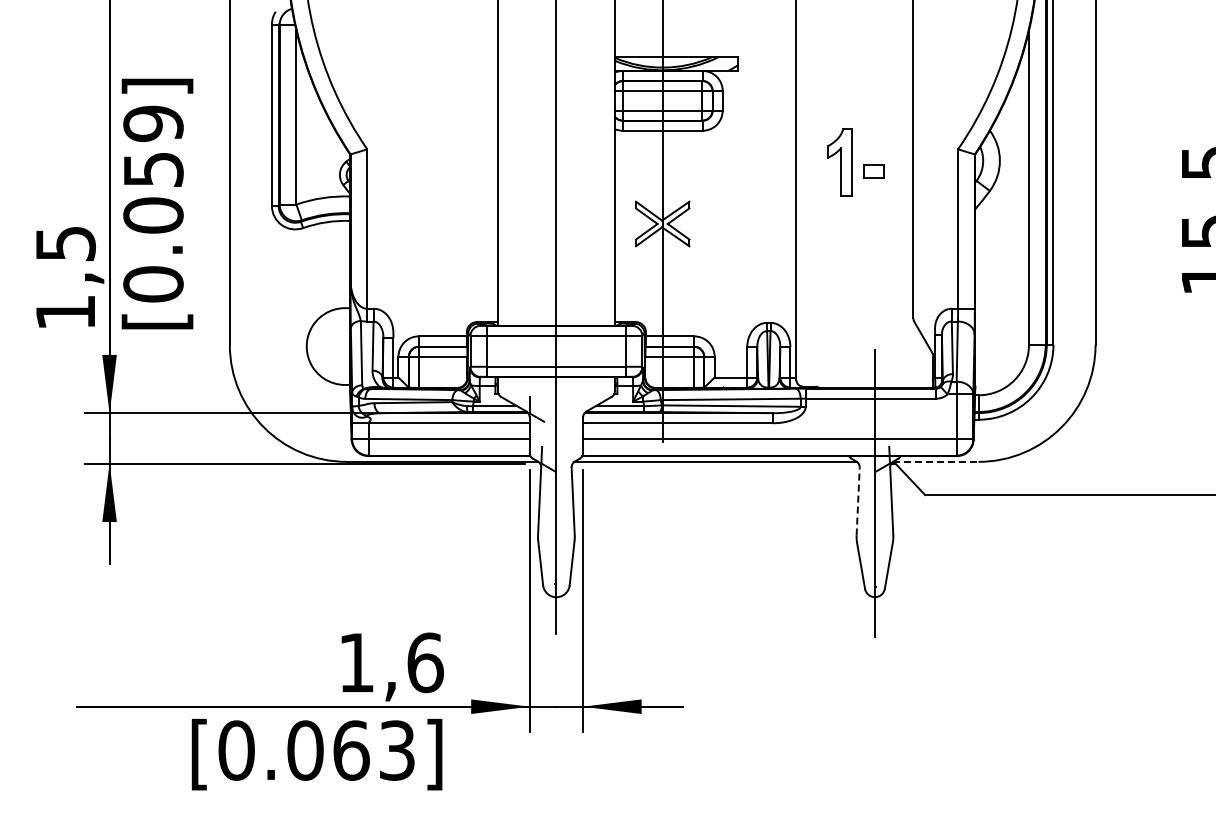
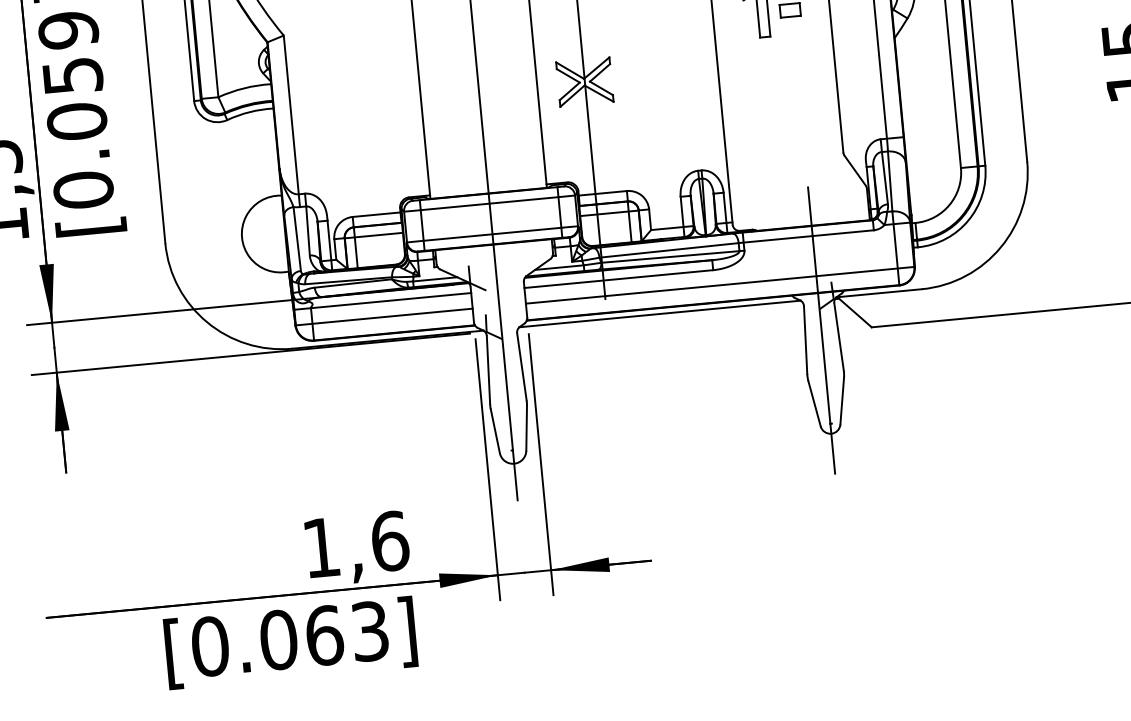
line: (935, 461) -> (878, 292), dashed -> solid
line: (858, 501) -> (805, 339), dashed -> solid

